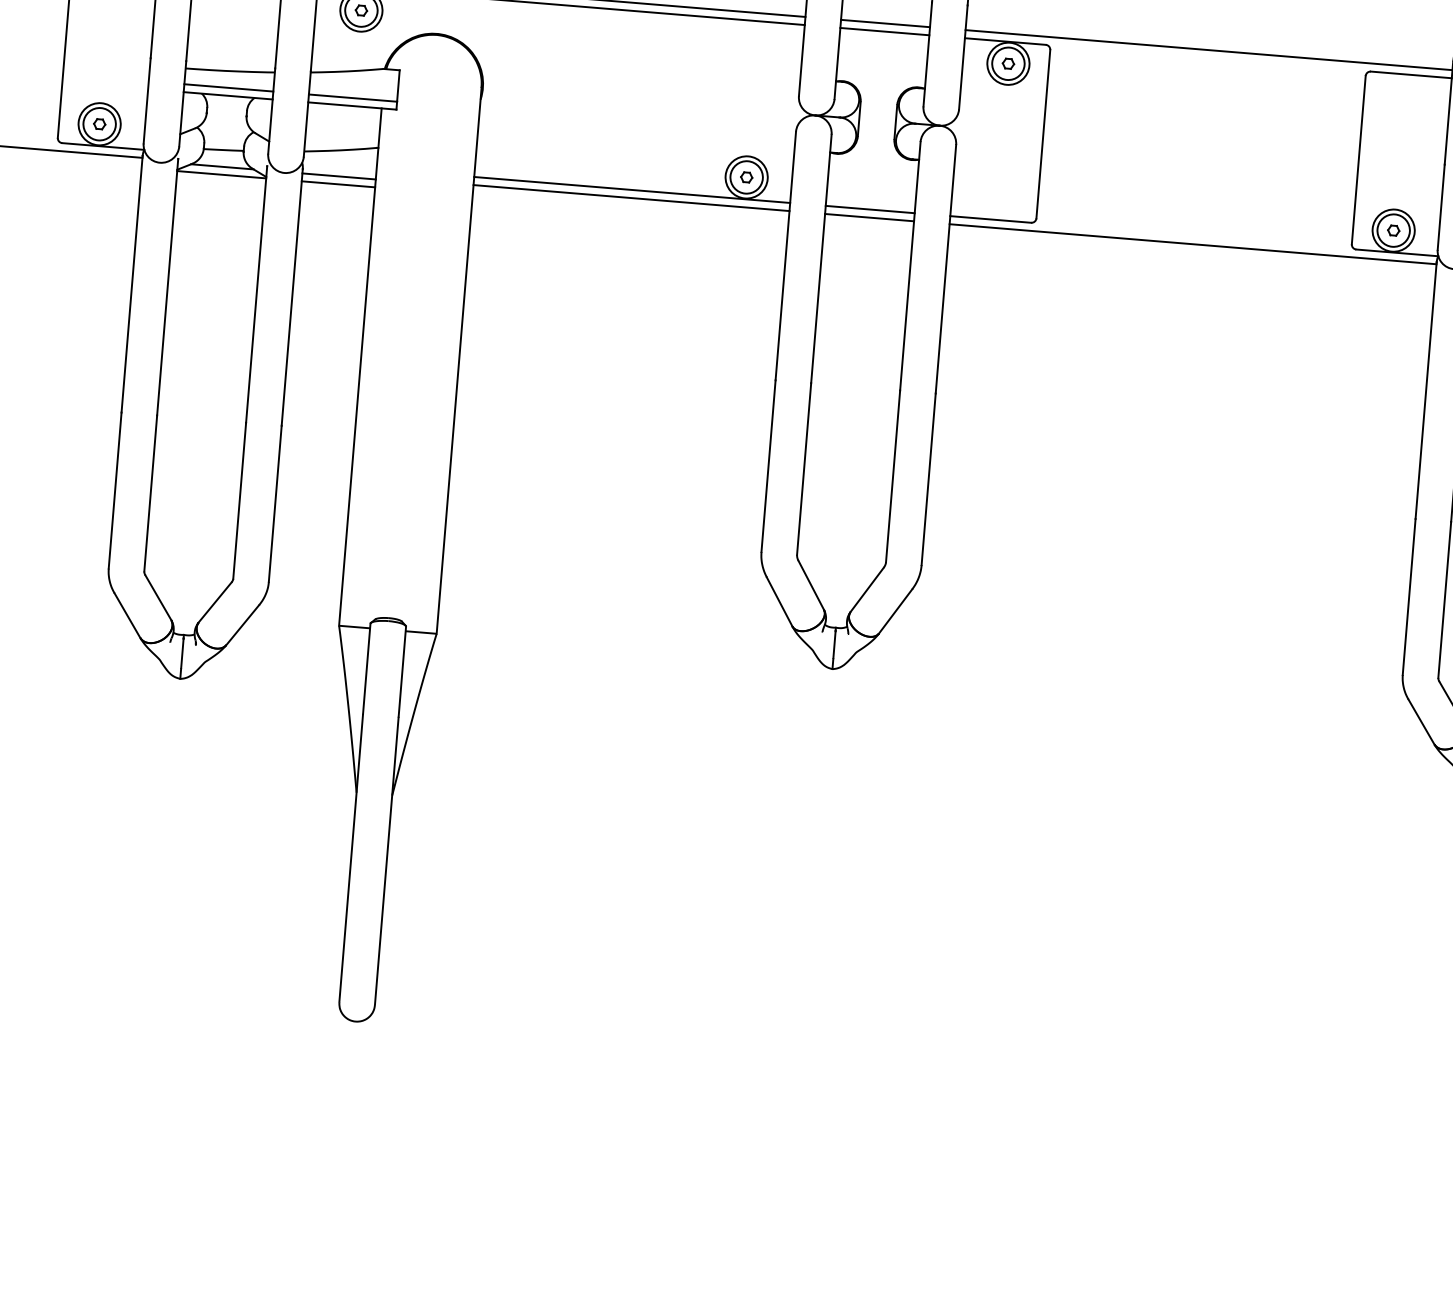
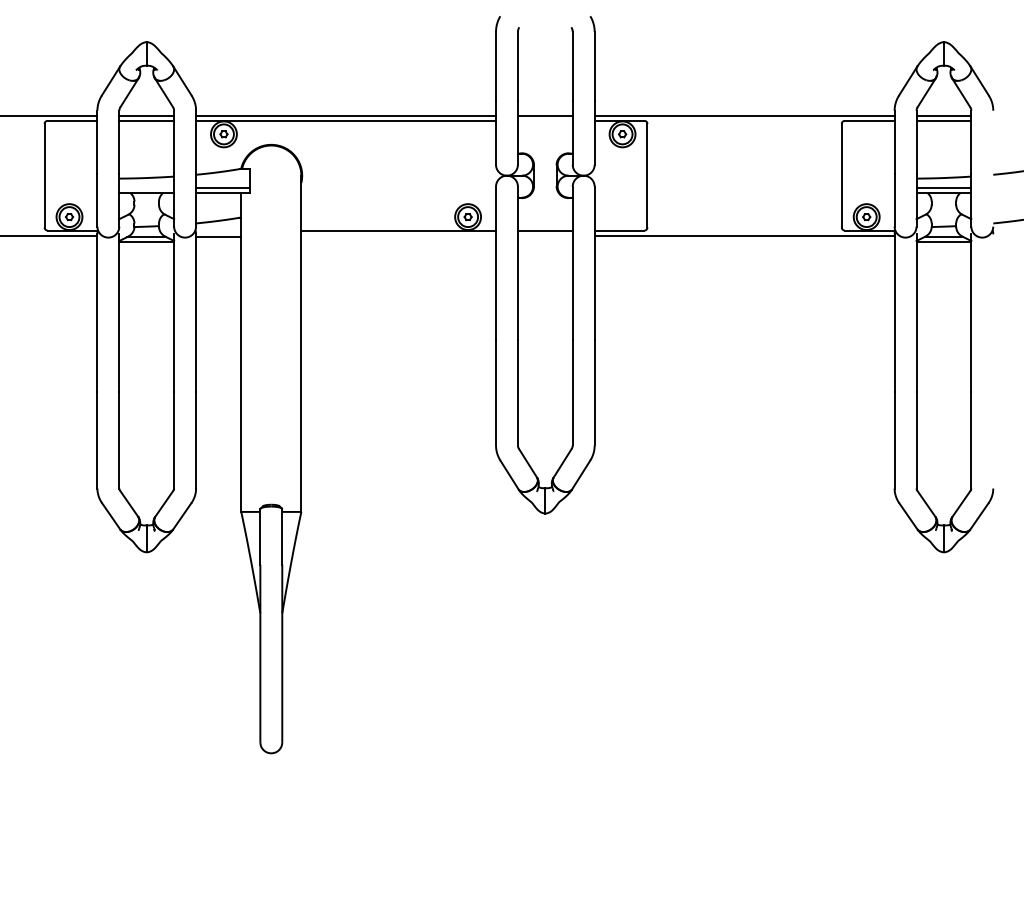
line: (883, 30) -> (544, 120), removed
line: (228, 88) -> (146, 188), removed
line: (338, 183) -> (218, 241), removed
line: (631, 198) -> (398, 235), removed
line: (868, 217) -> (544, 235), removed

